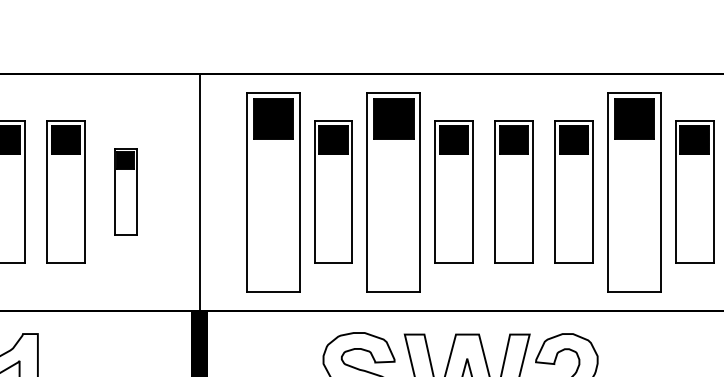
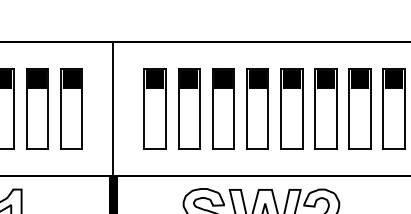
part: (125, 191) -> (71, 108), size x1.67
part: (272, 191) -> (154, 108), size x0.71
part: (393, 191) -> (223, 108), size x0.71
part: (633, 191) -> (359, 108), size x0.71

